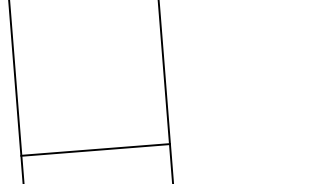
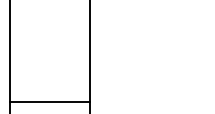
line: (96, 149) -> (50, 101), moved

